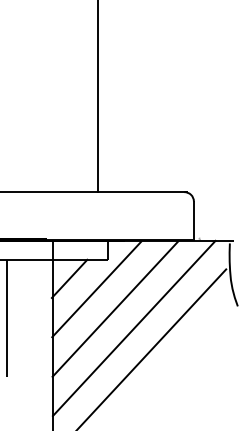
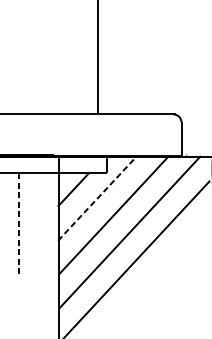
line: (97, 289) -> (97, 198), solid -> dashed
line: (7, 318) -> (19, 223), solid -> dashed

